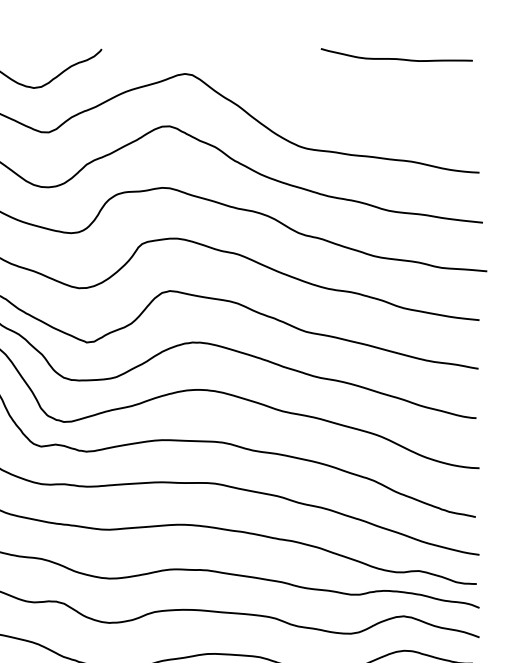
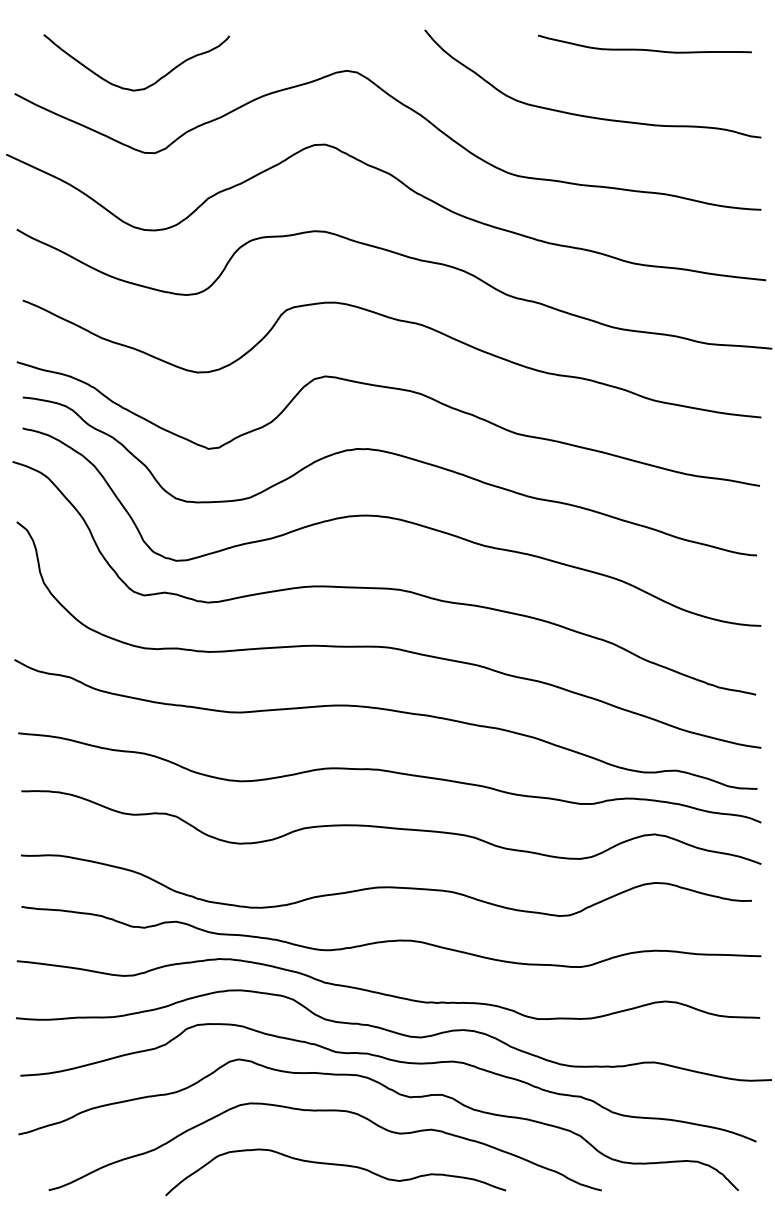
curve: (356, 105) -> (587, 115), added

